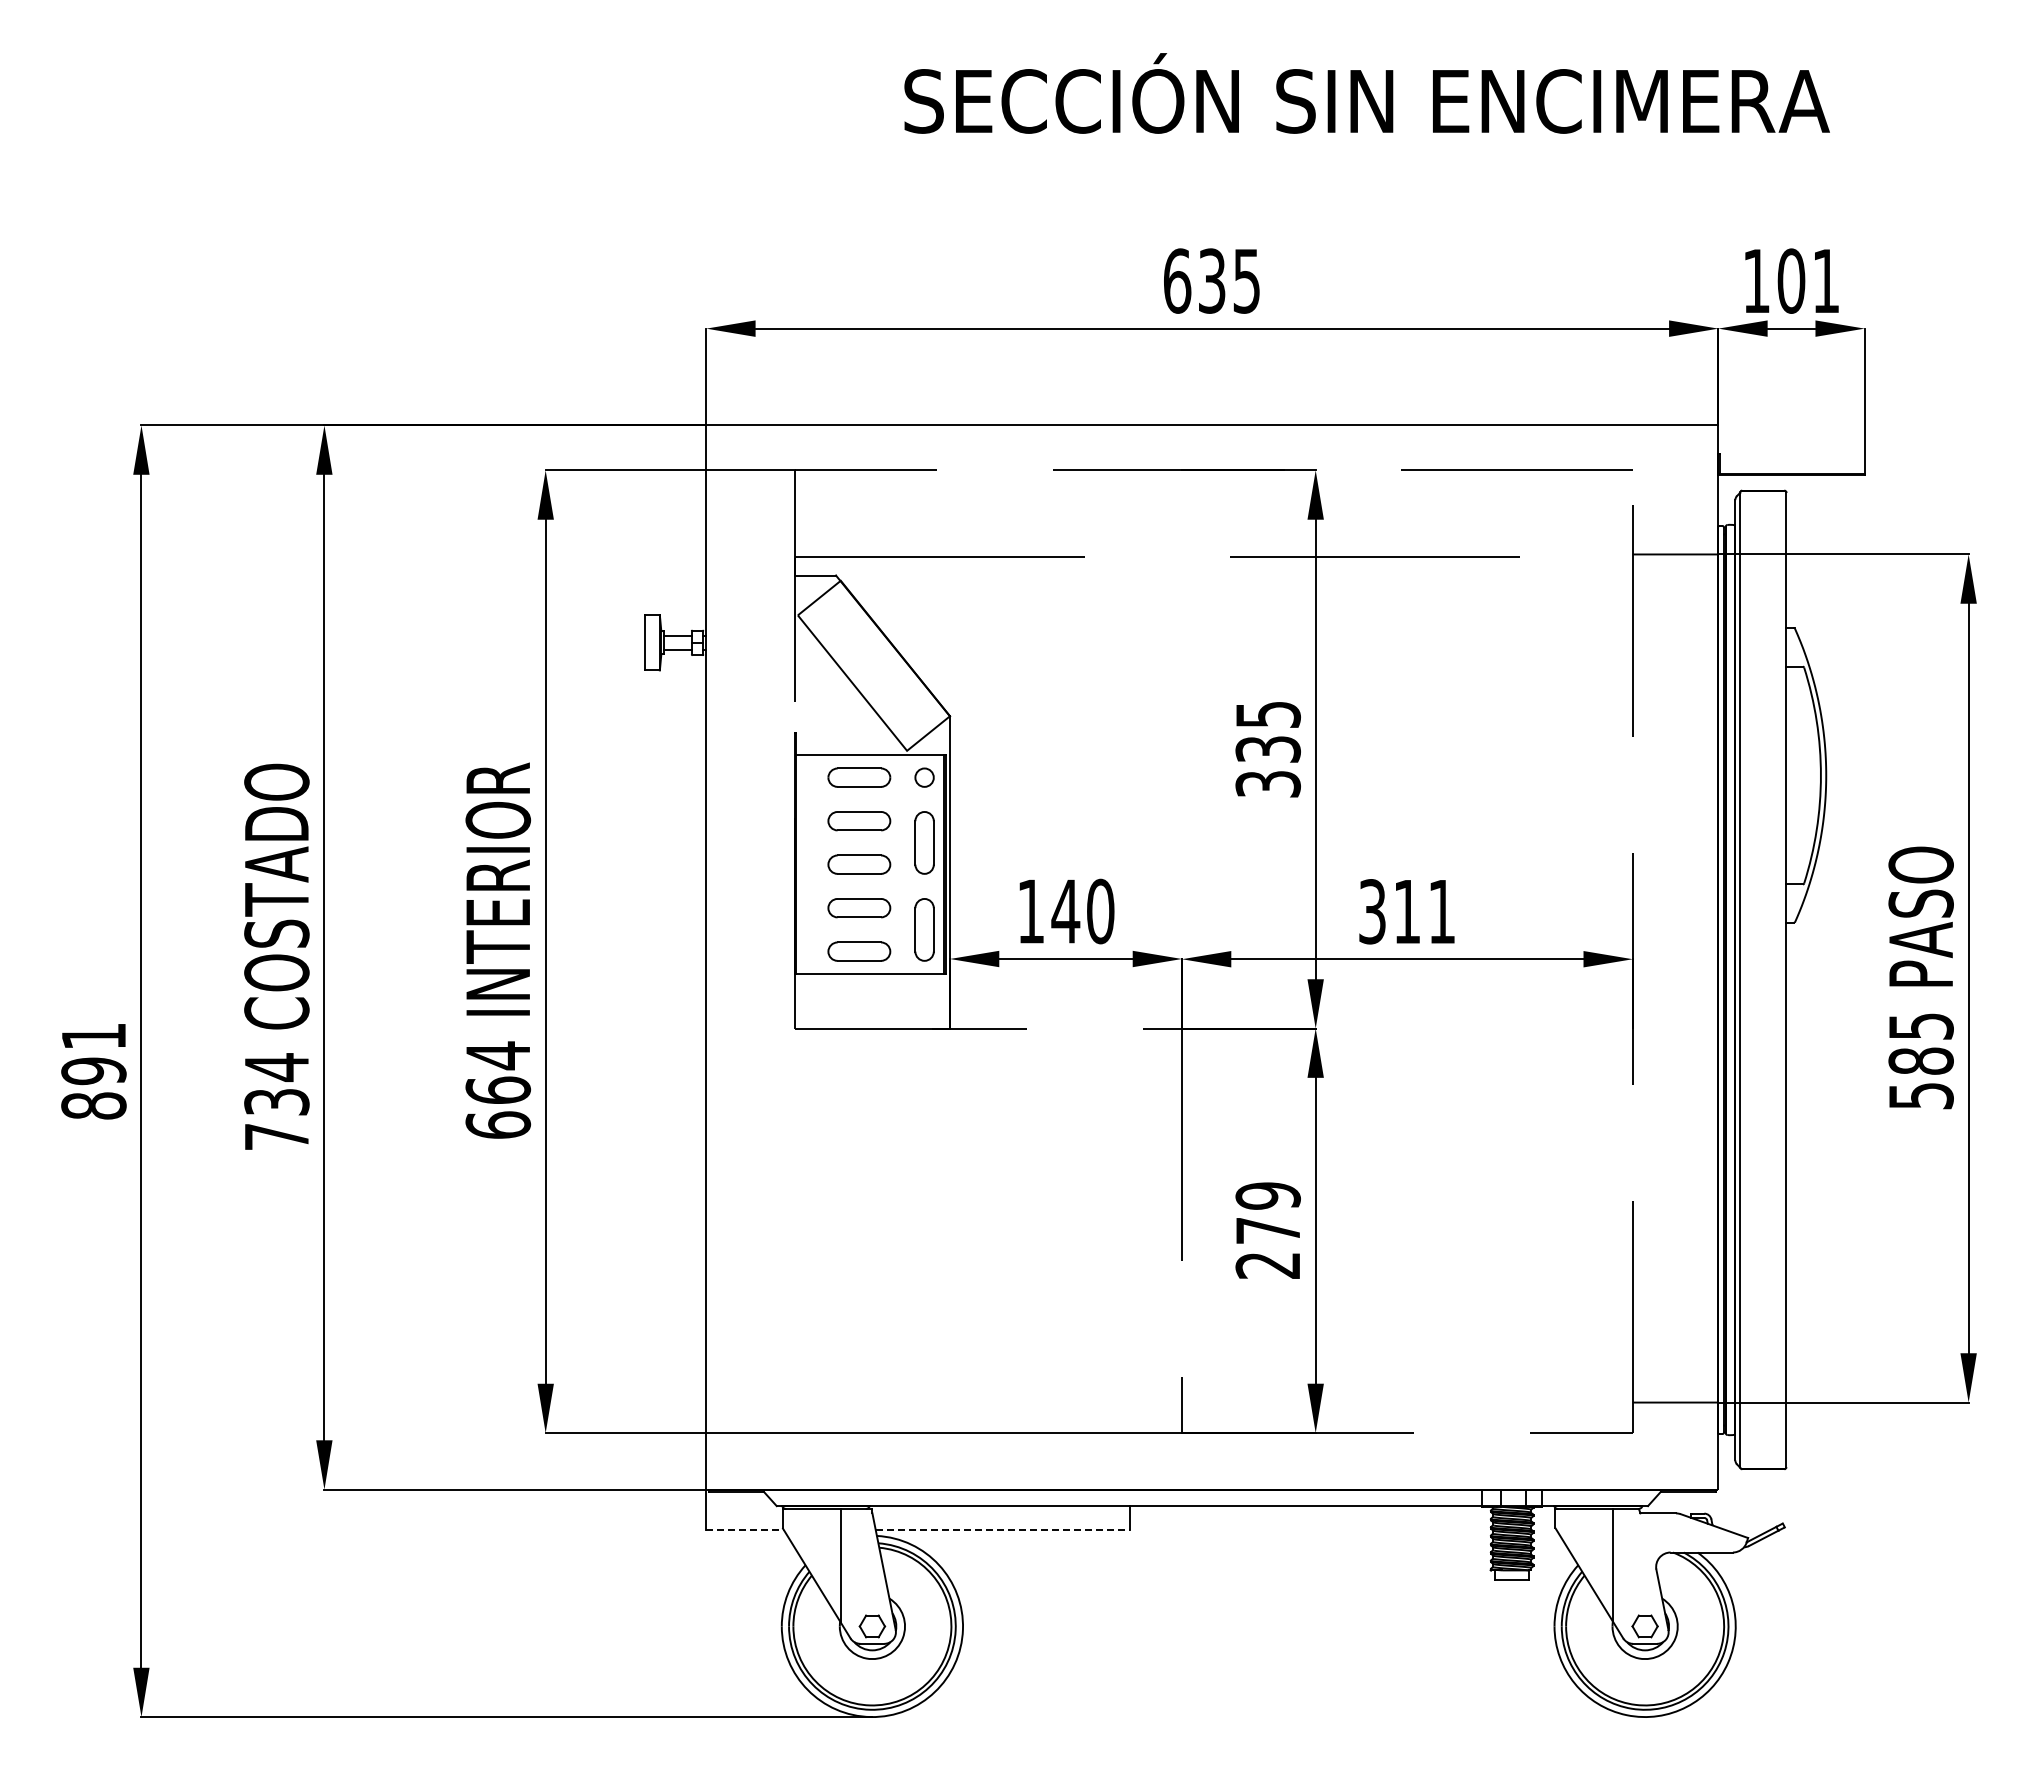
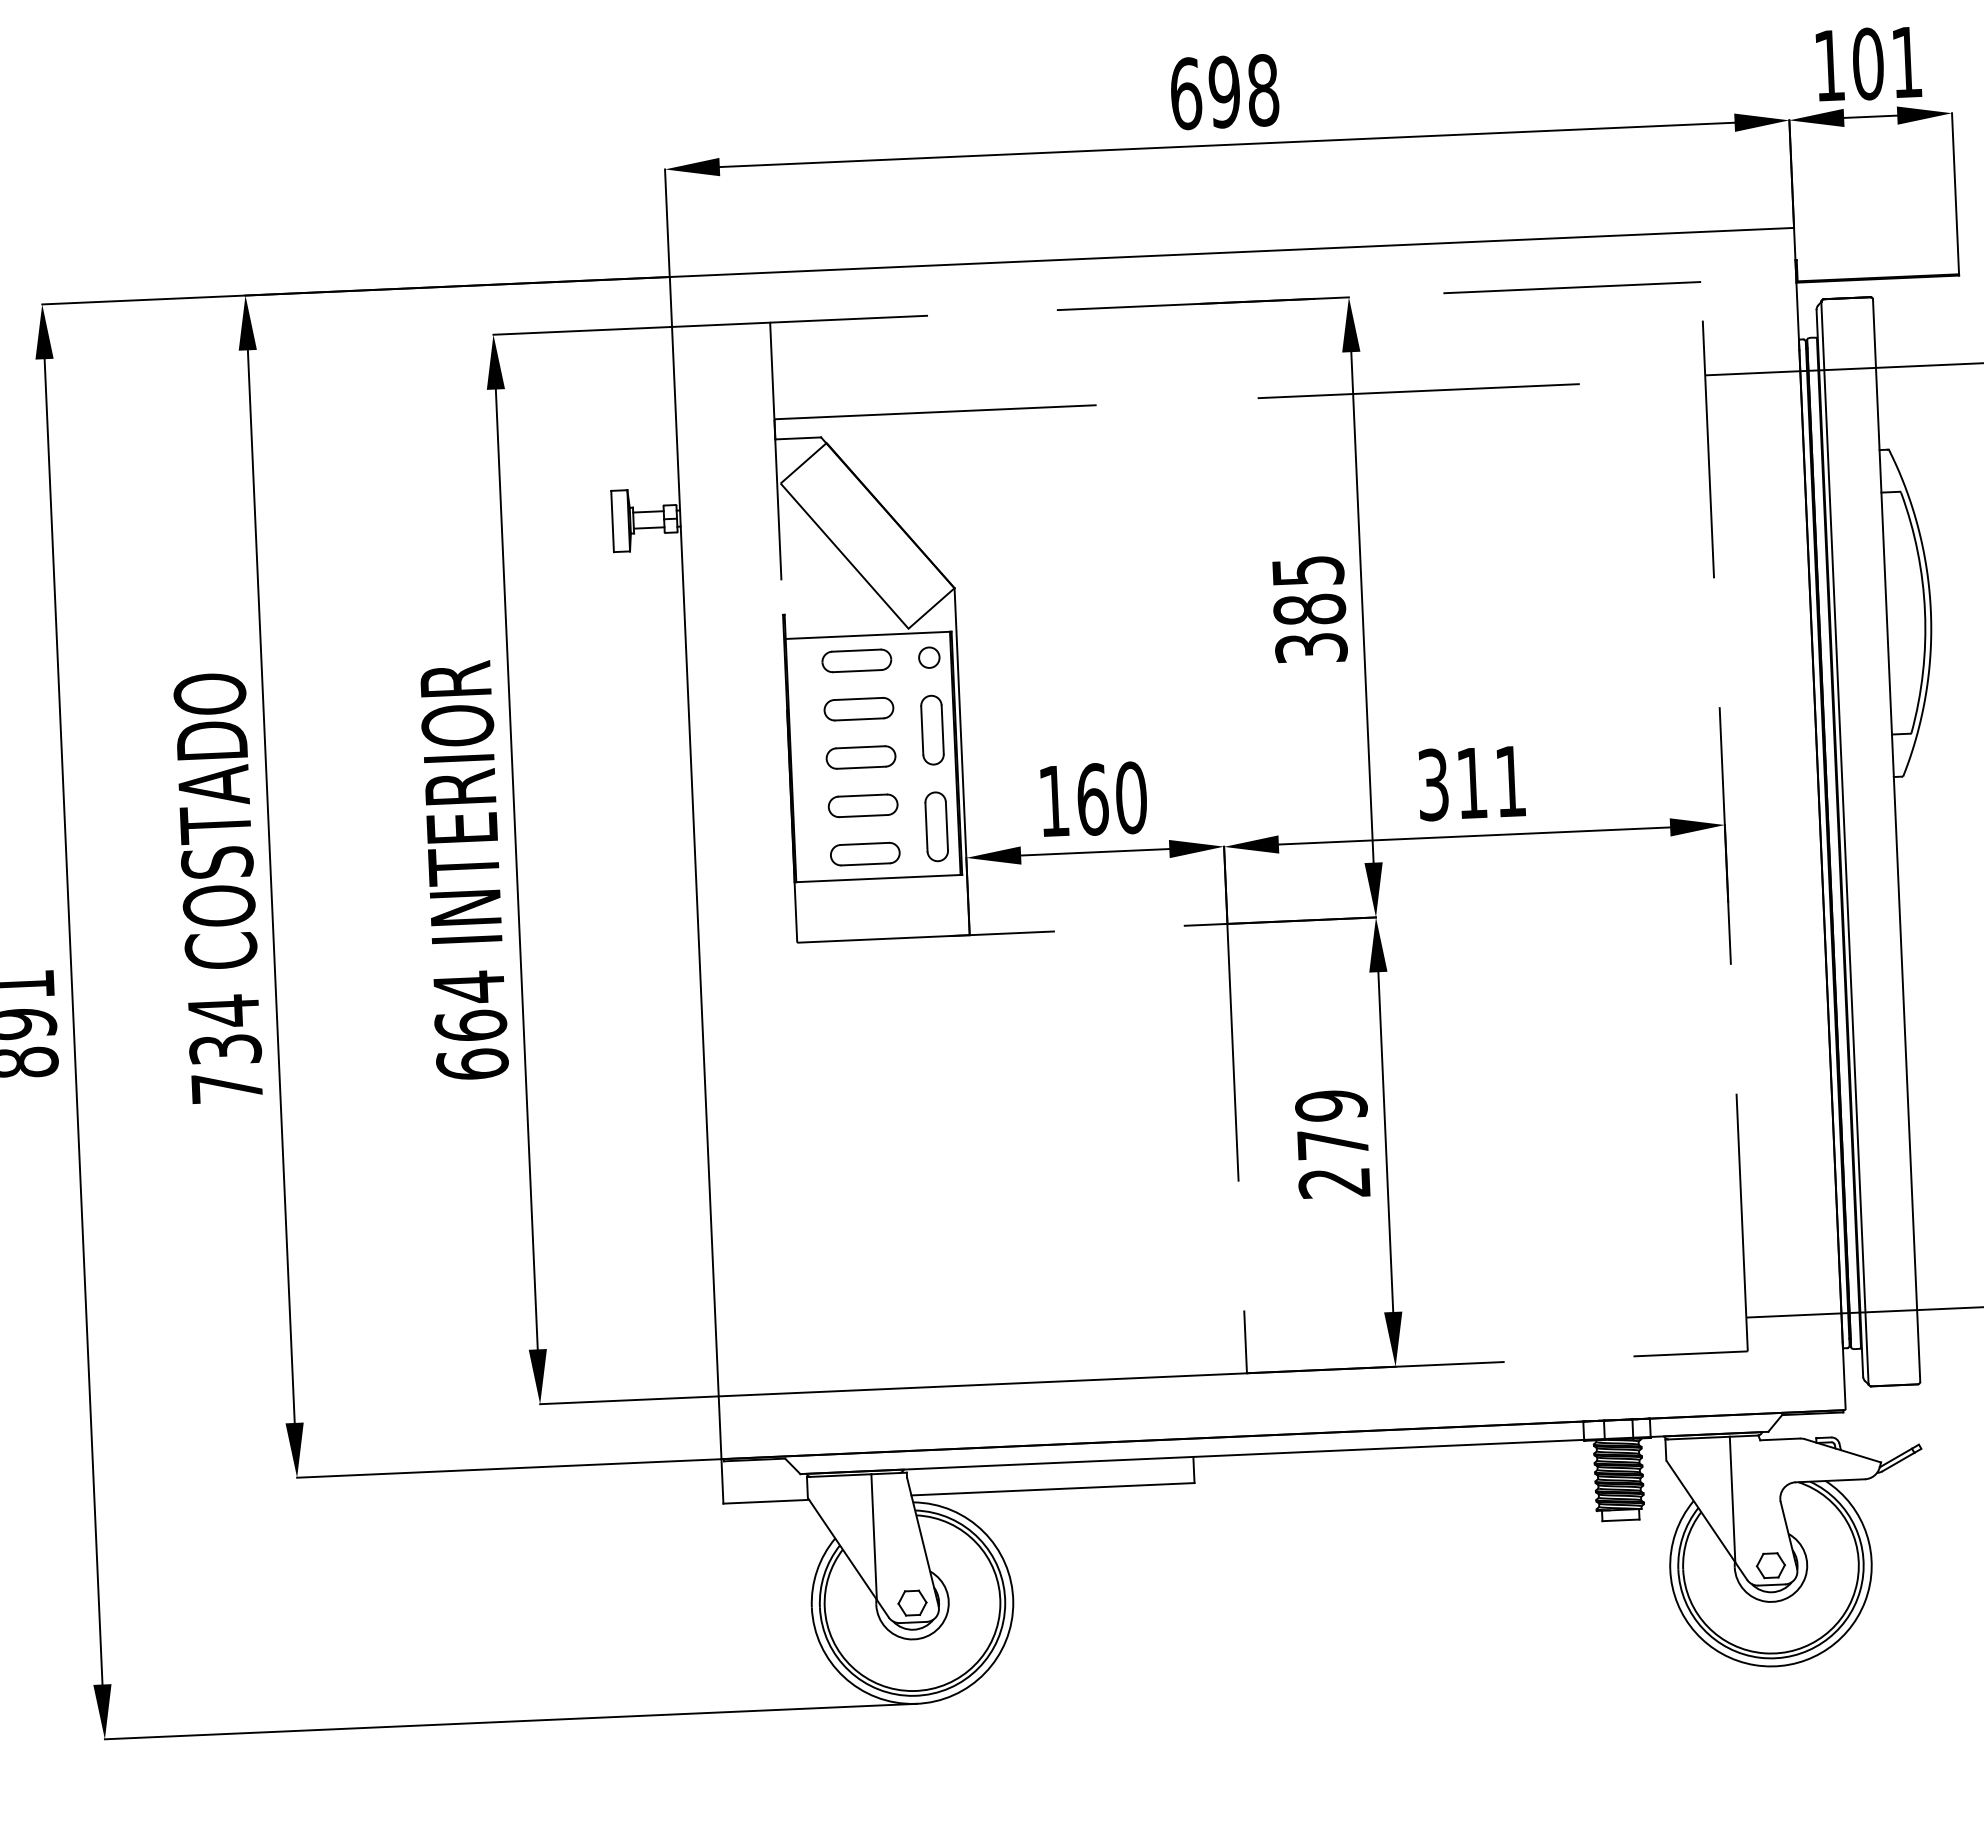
text: (1229, 280) -> (1243, 90), 635 -> 698
text: (1267, 749) -> (1308, 609), 335 -> 385
text: (1065, 911) -> (1092, 799), 140 -> 160
line: (745, 1529) -> (766, 1501), dashed -> solid
line: (1003, 1529) -> (1053, 1489), dashed -> solid

